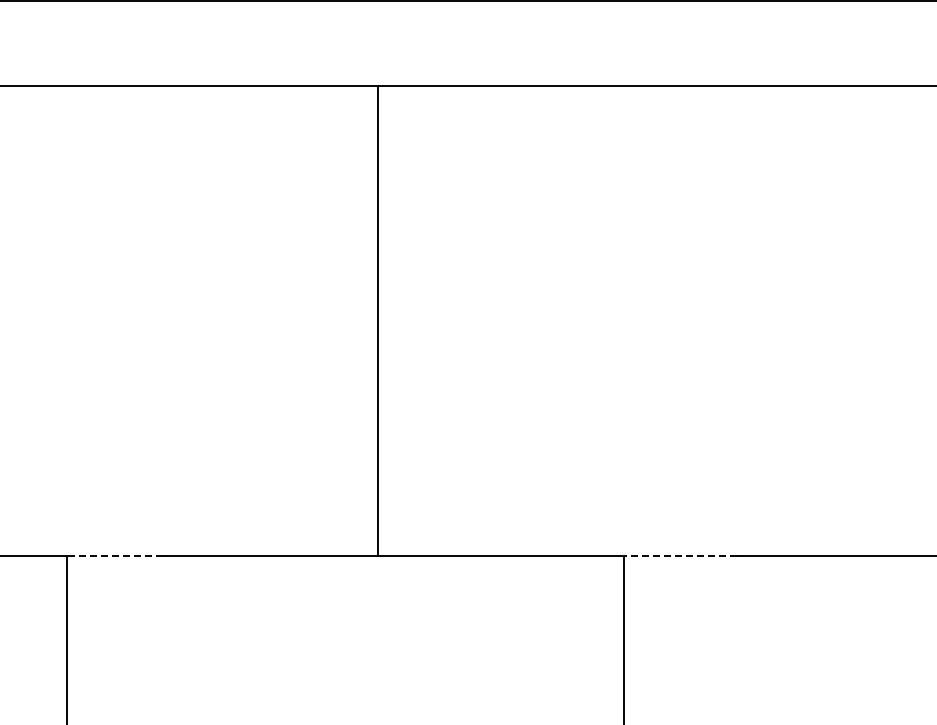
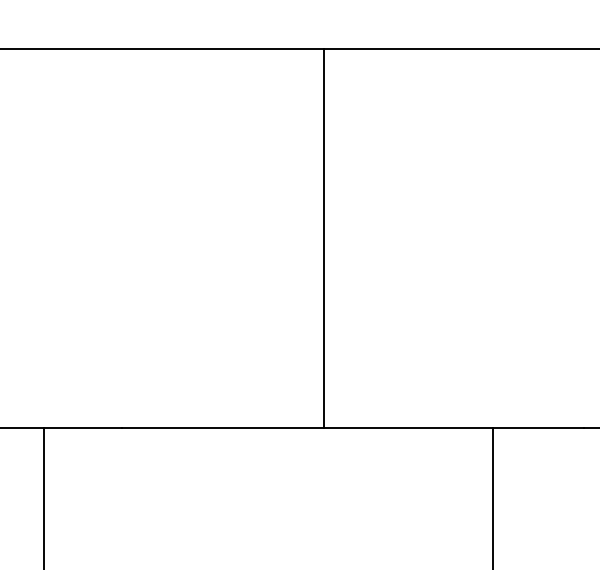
line: (377, 321) -> (323, 238), moved
line: (114, 556) -> (82, 427), dashed -> solid
line: (680, 556) -> (538, 427), dashed -> solid

